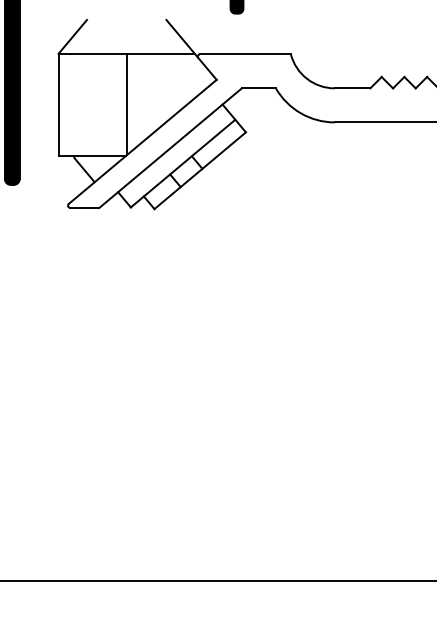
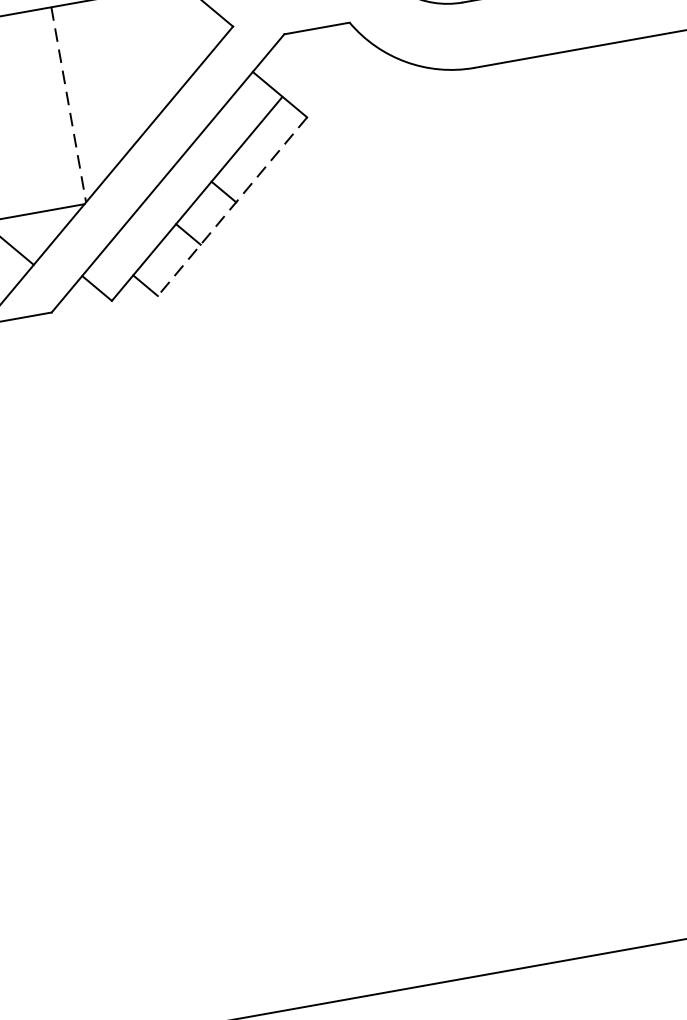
line: (126, 104) -> (68, 104), solid -> dashed
line: (200, 170) -> (232, 206), solid -> dashed

